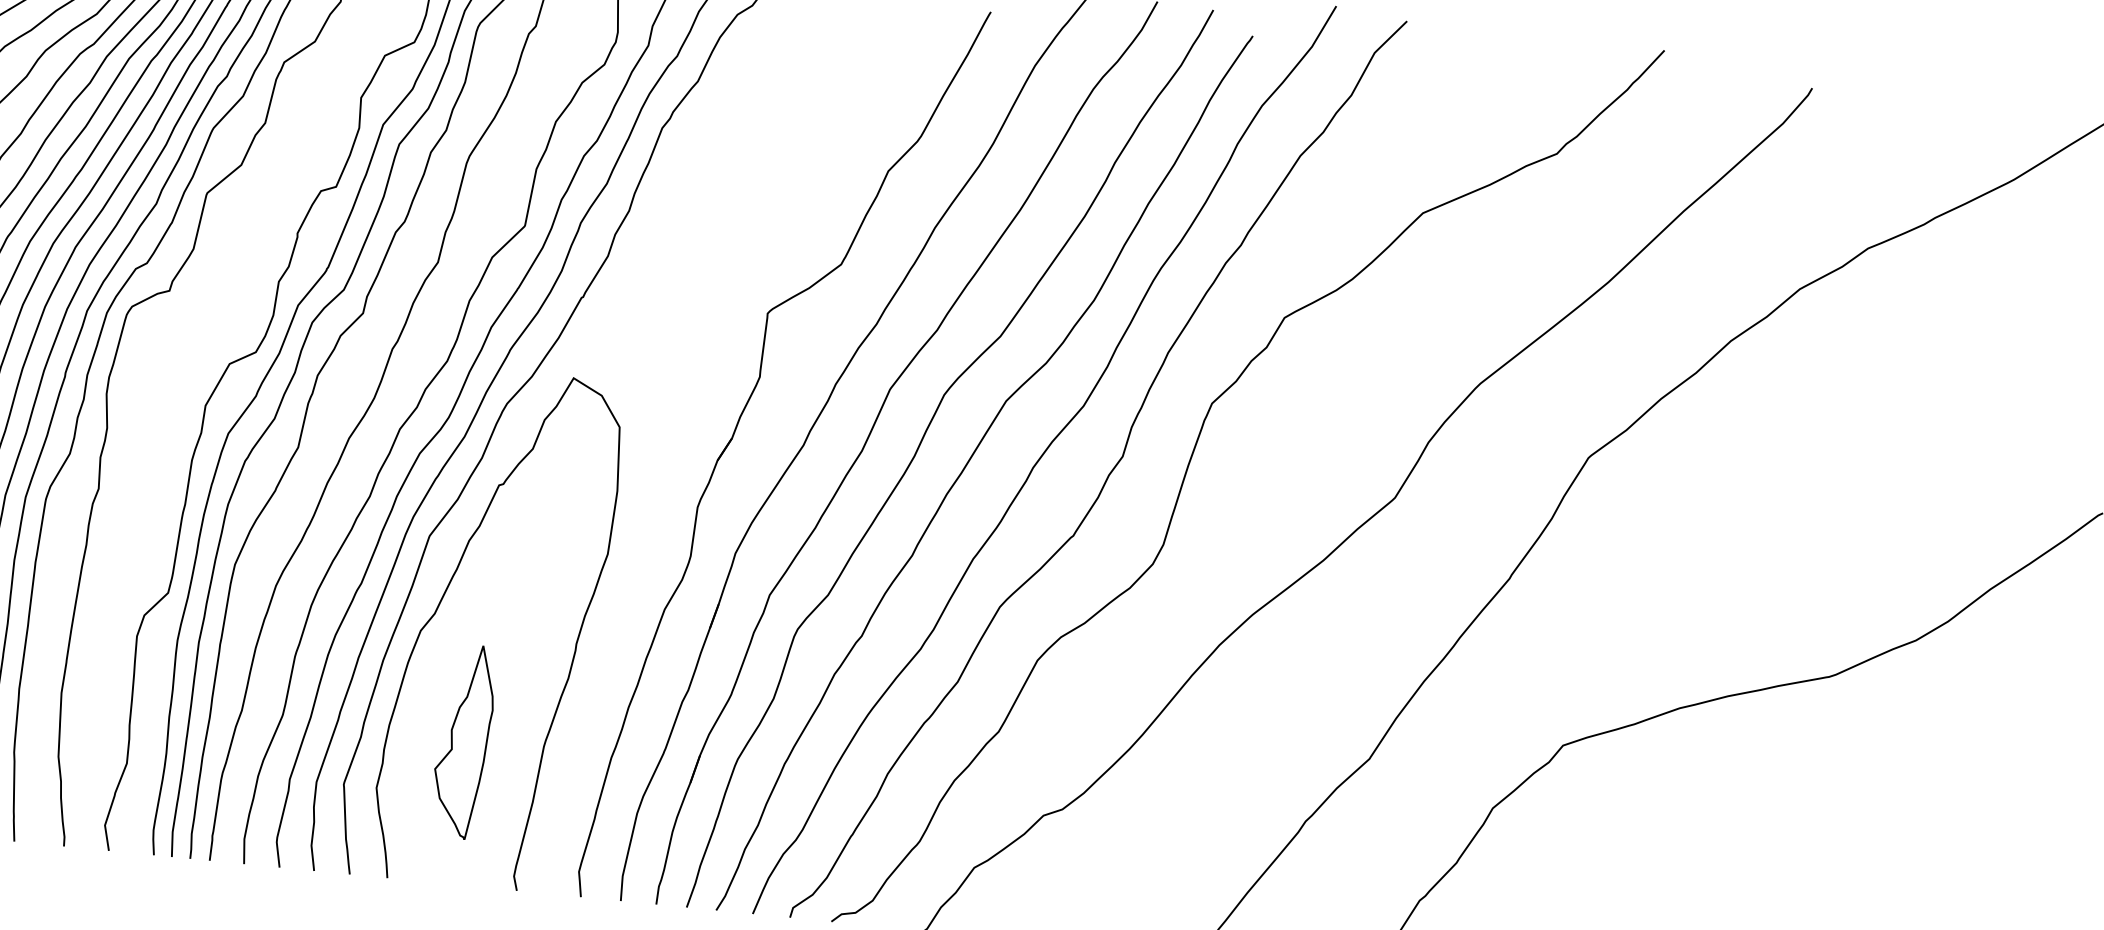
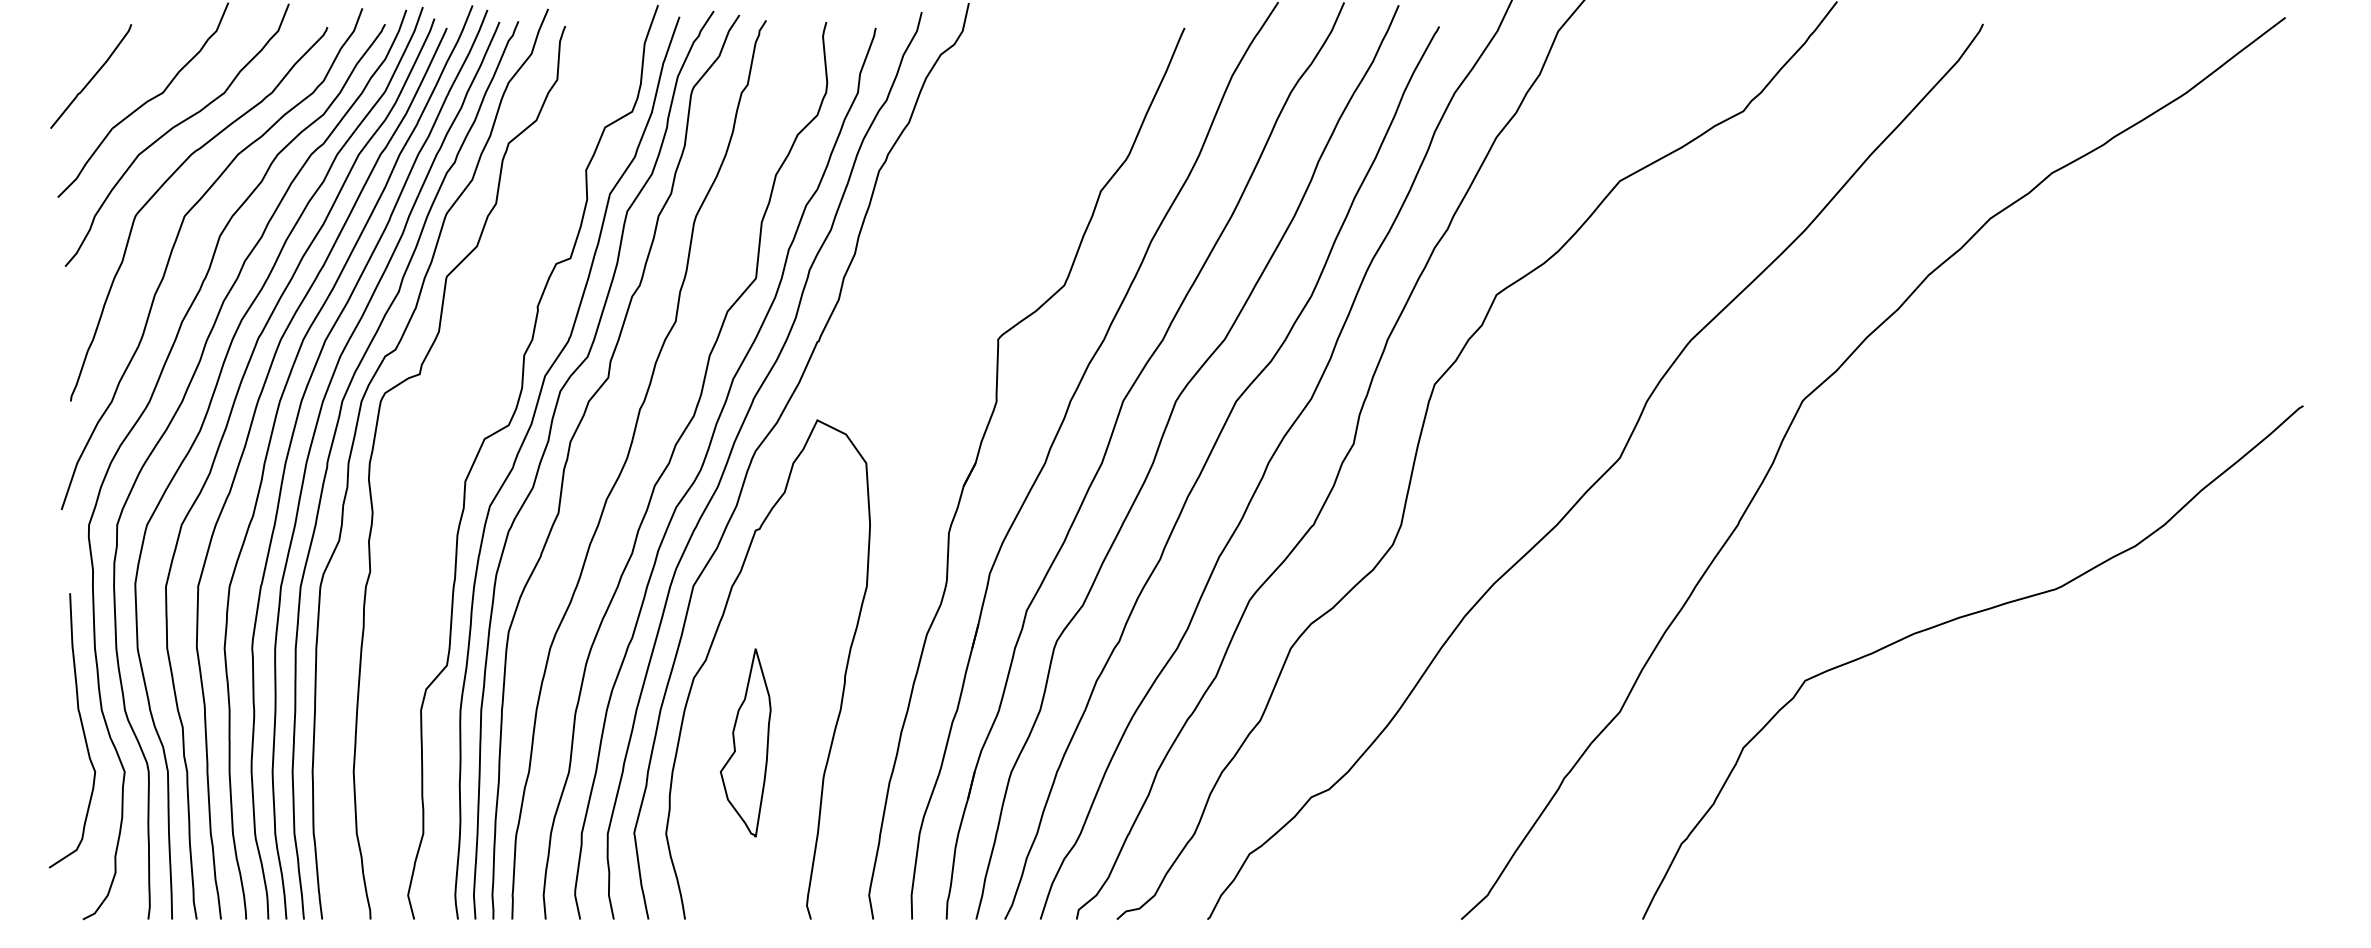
part: (463, 741) -> (745, 742), moved

